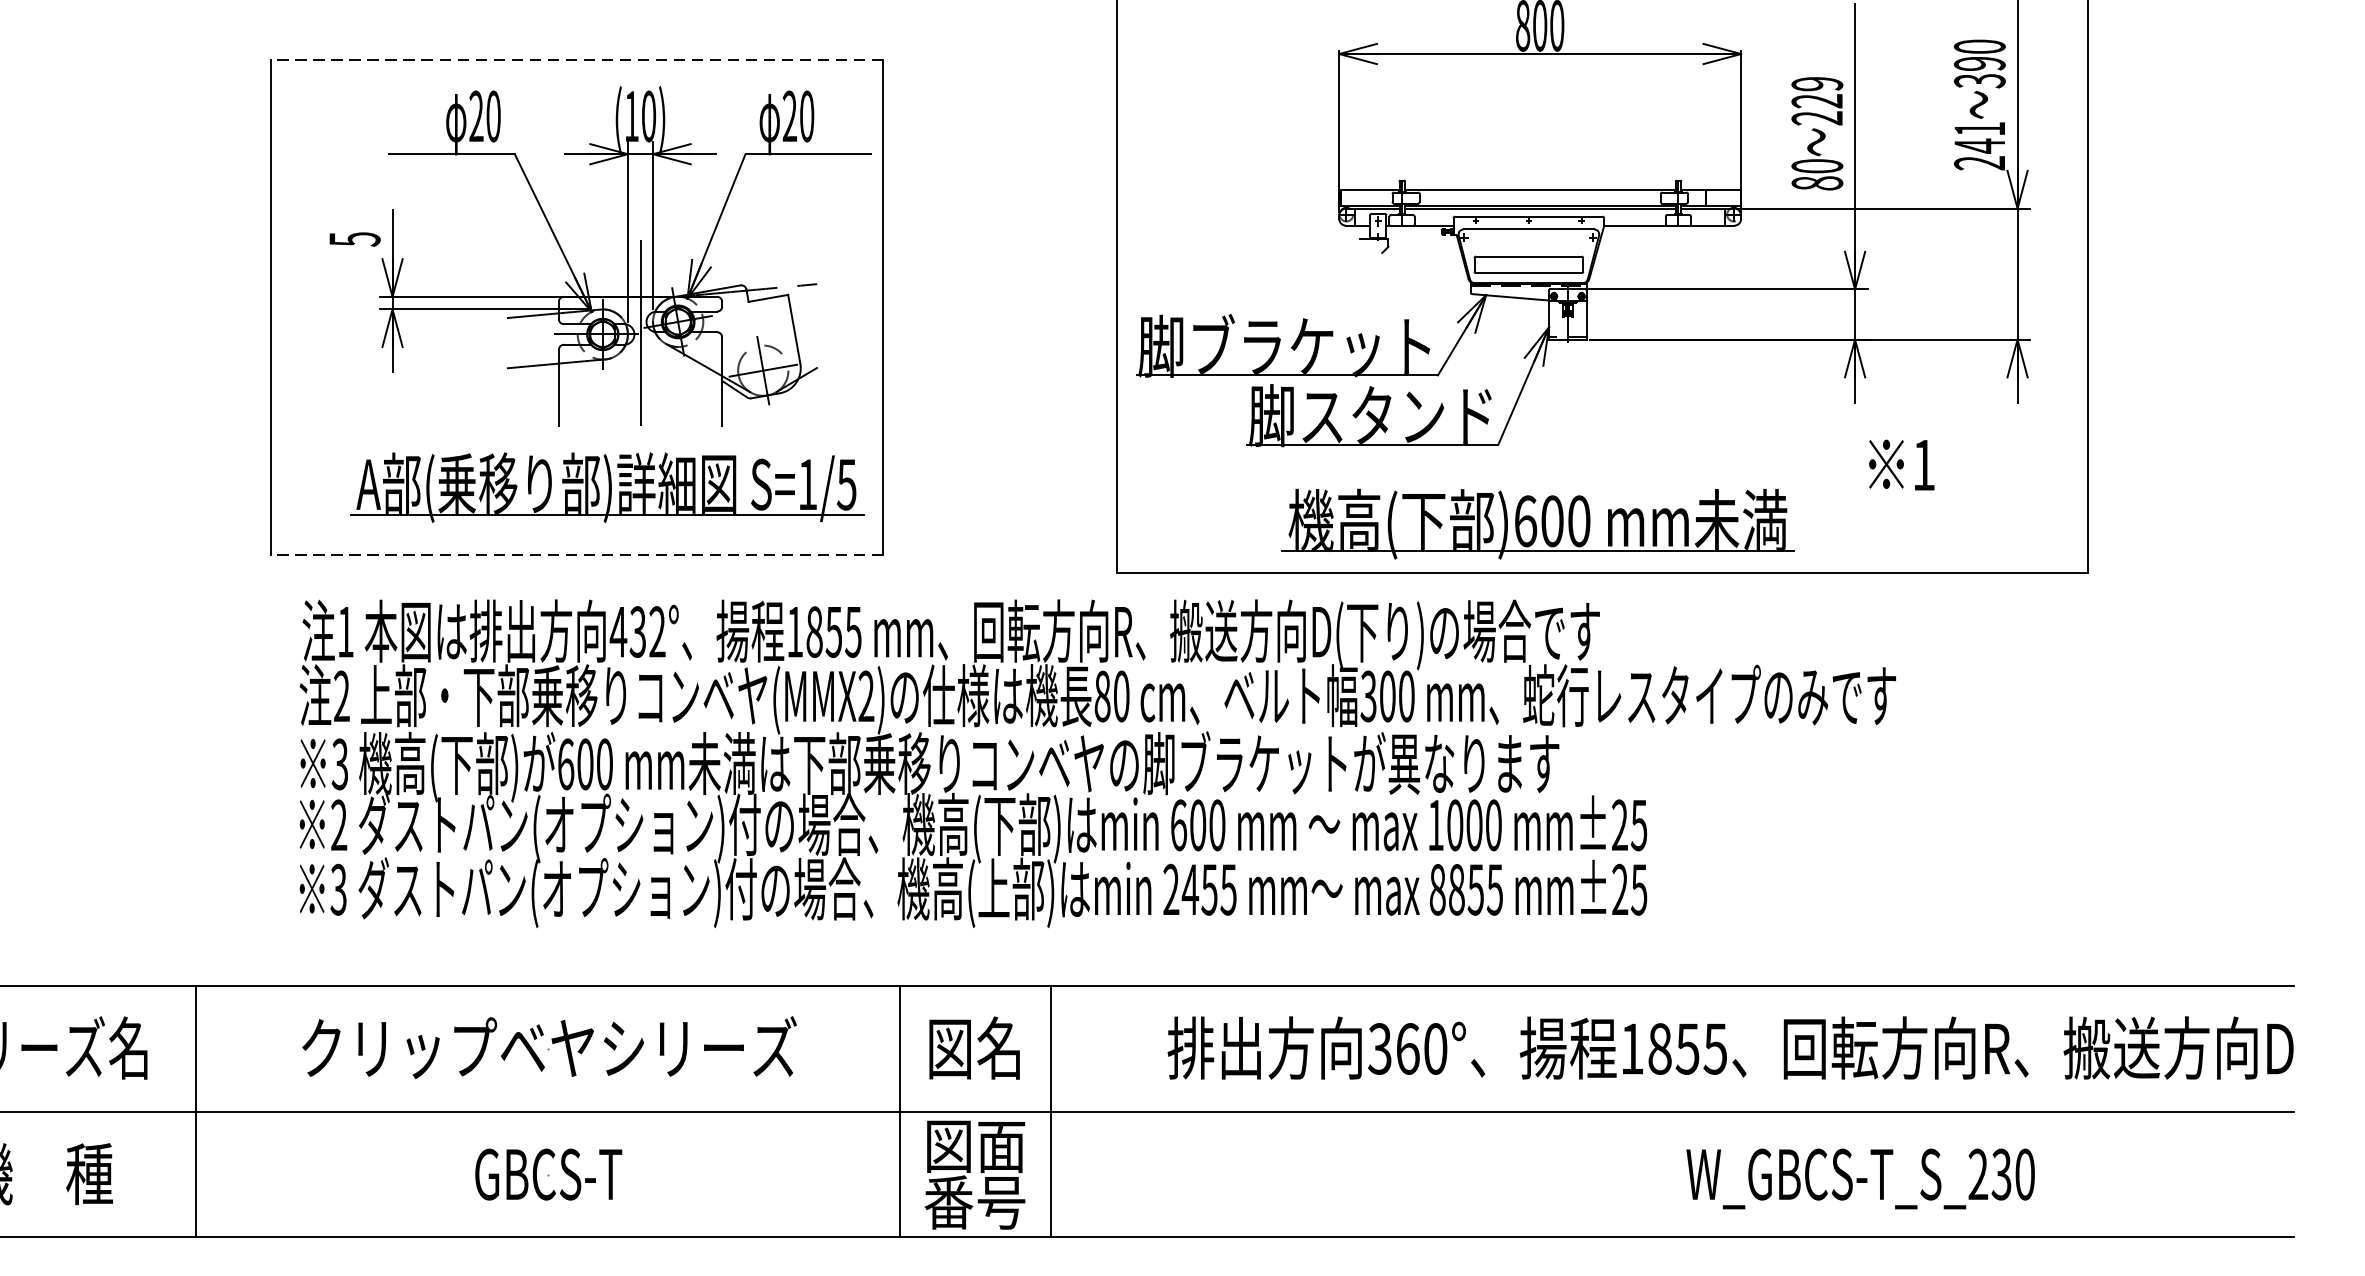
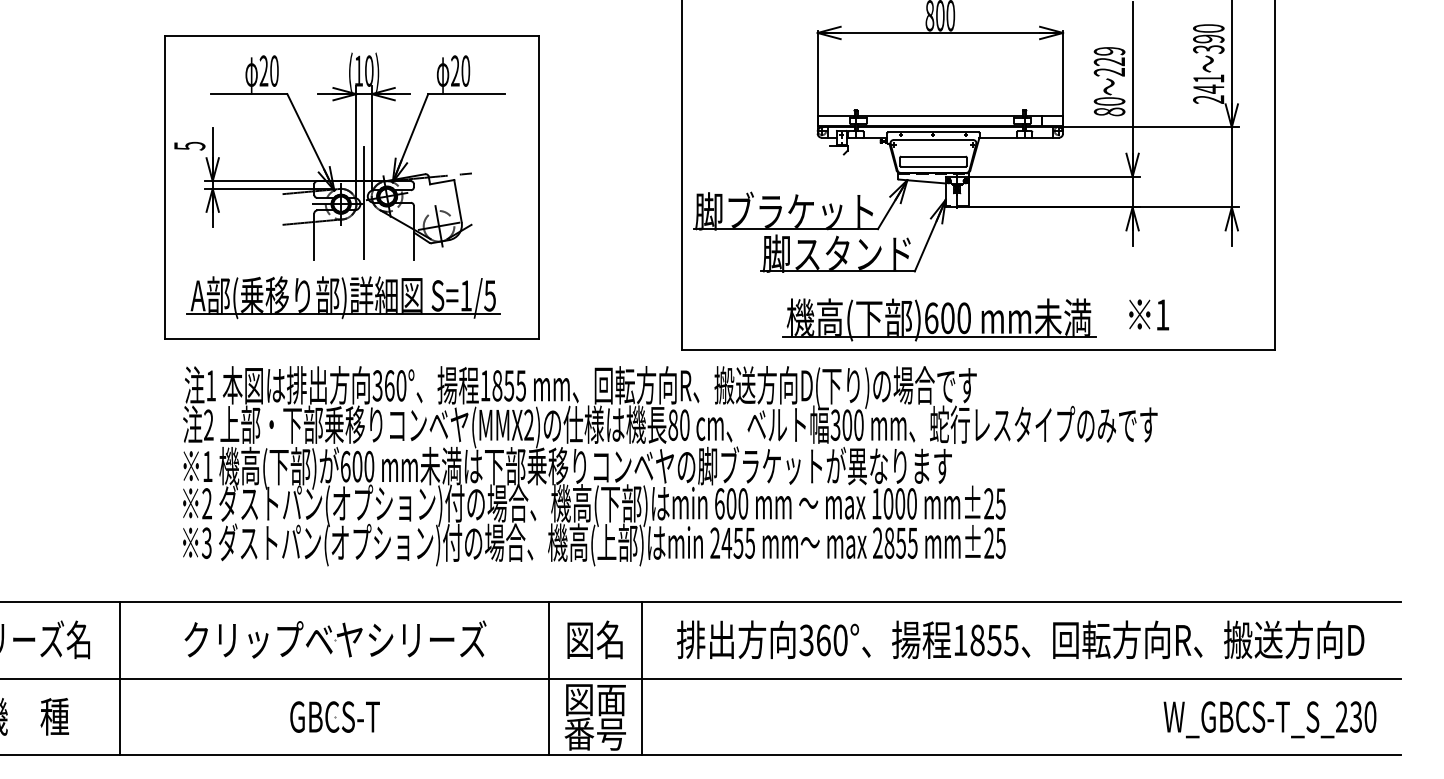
line: (575, 59) -> (351, 36), dashed -> solid
part: (600, 303) -> (339, 185), moved
text: (1900, 464) -> (1148, 314), moved
line: (575, 554) -> (351, 338), dashed -> solid
text: (637, 631) -> (389, 385), 432° -> 360°
text: (339, 764) -> (207, 466), 3 -> 1
text: (1437, 888) -> (877, 542), 8855 -> 2855
text: (1730, 1047) -> (1020, 639), moved
text: (1859, 1178) -> (1269, 719), moved

